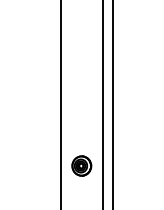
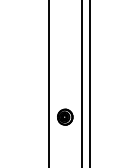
part: (82, 165) -> (65, 116), moved

